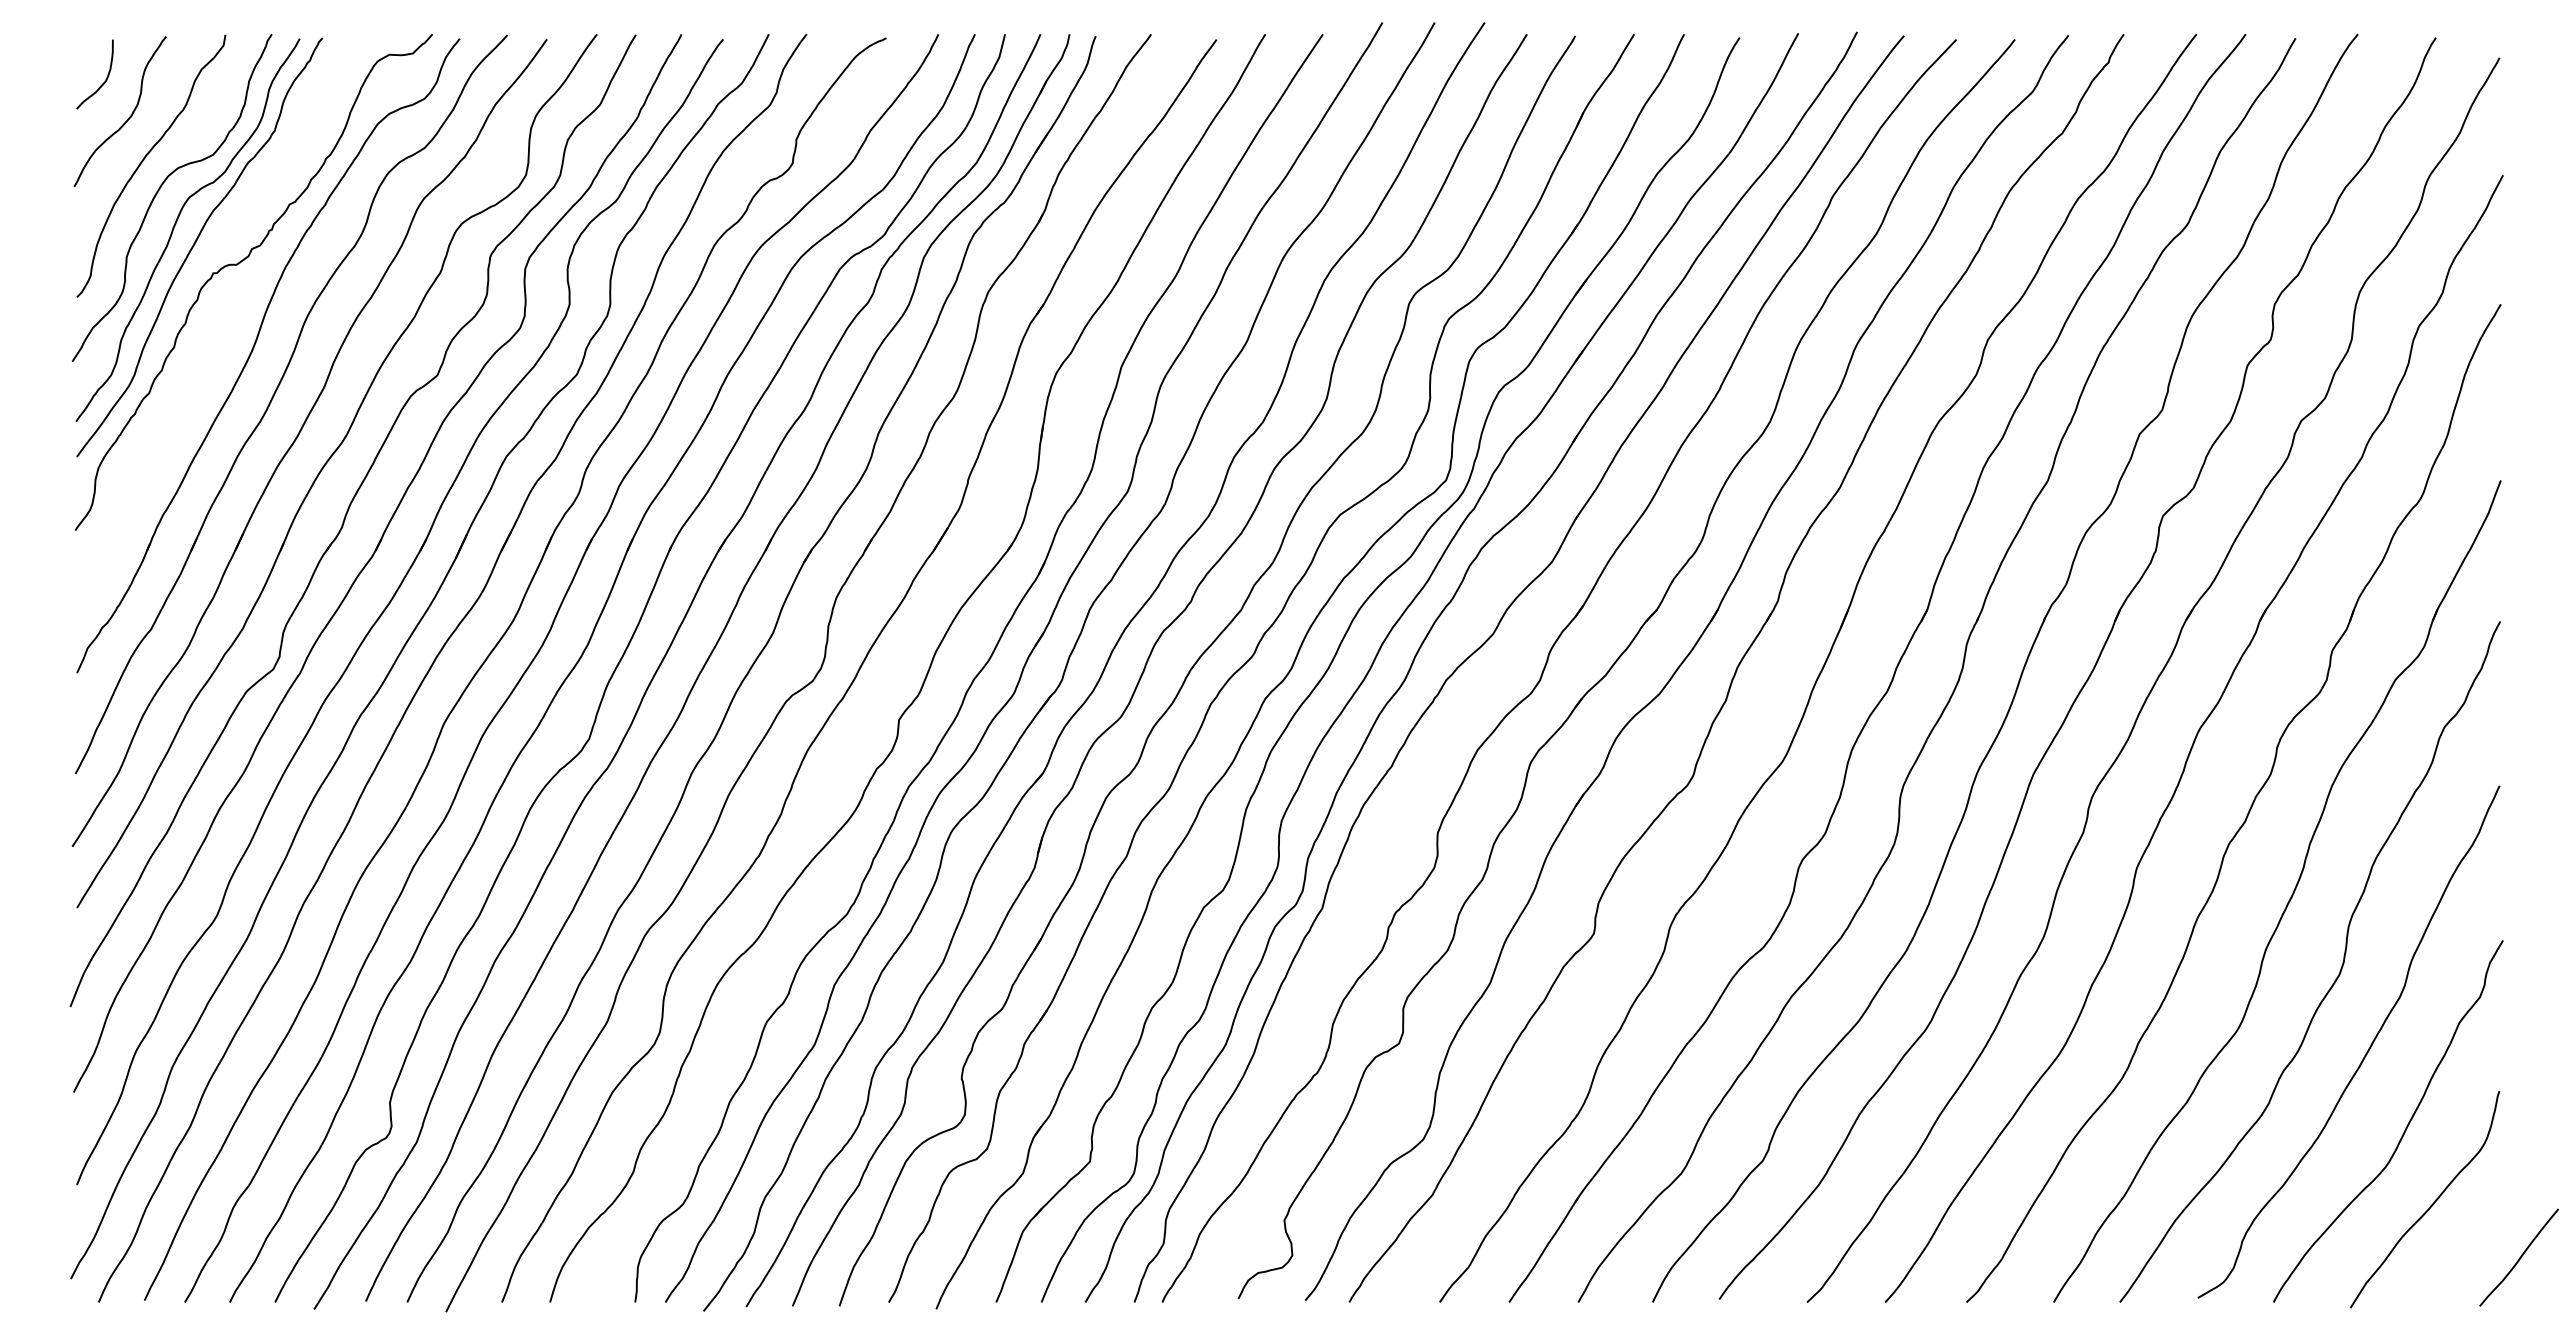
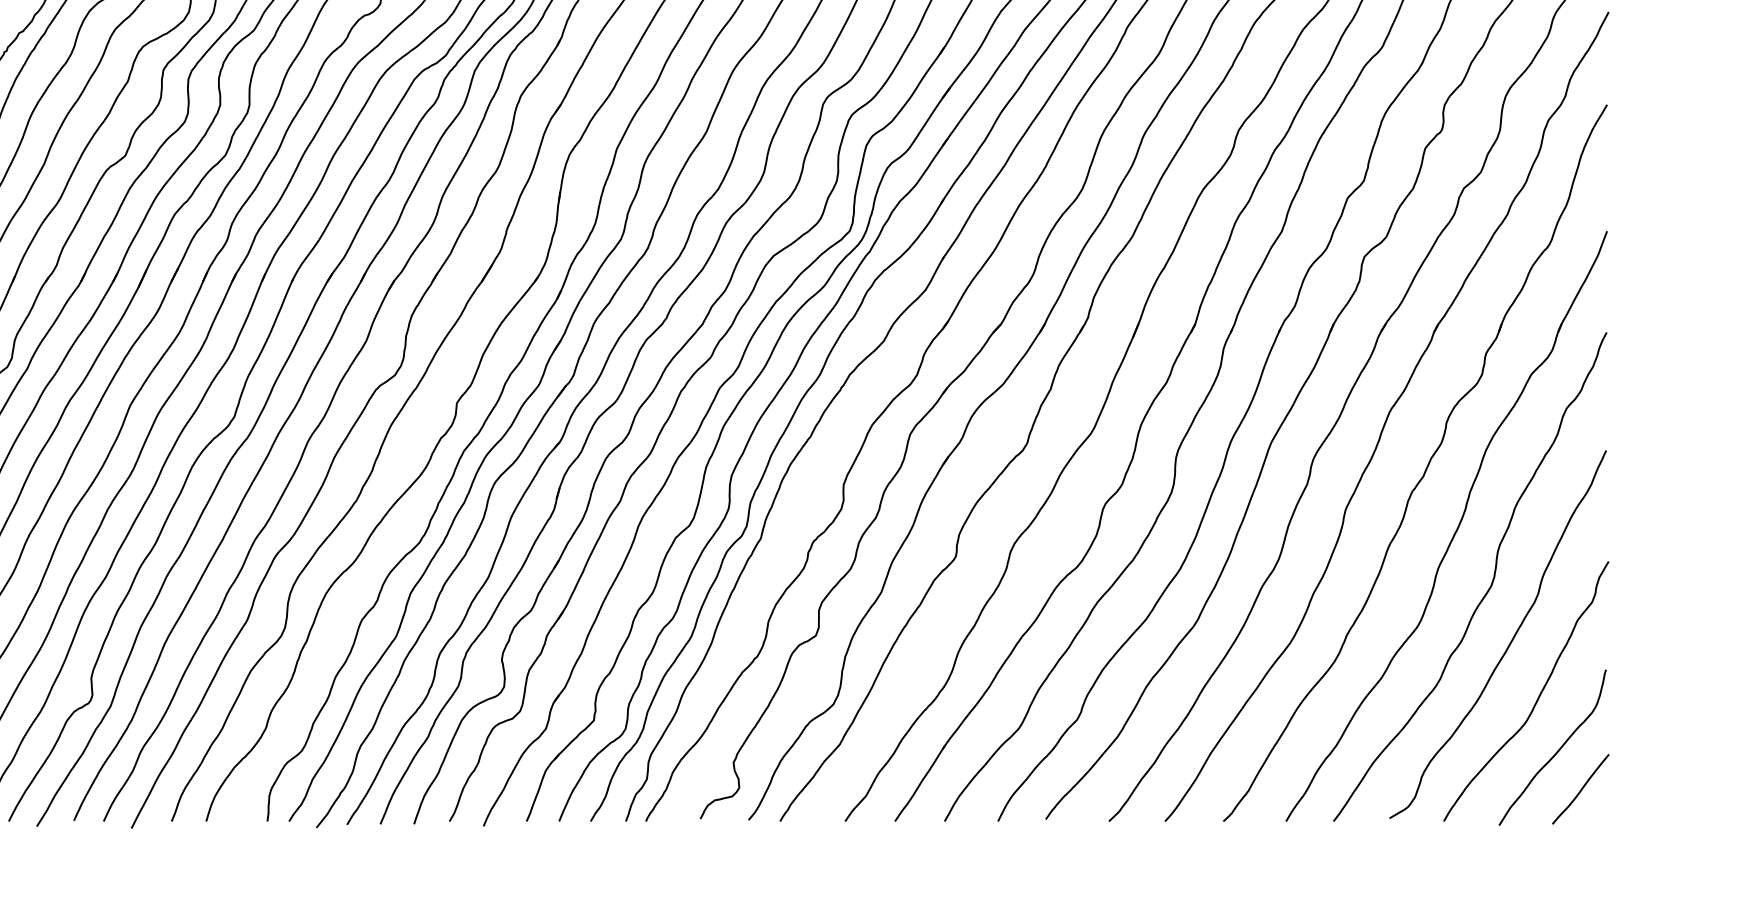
curve: (2519, 1257) -> (1581, 789), moved

